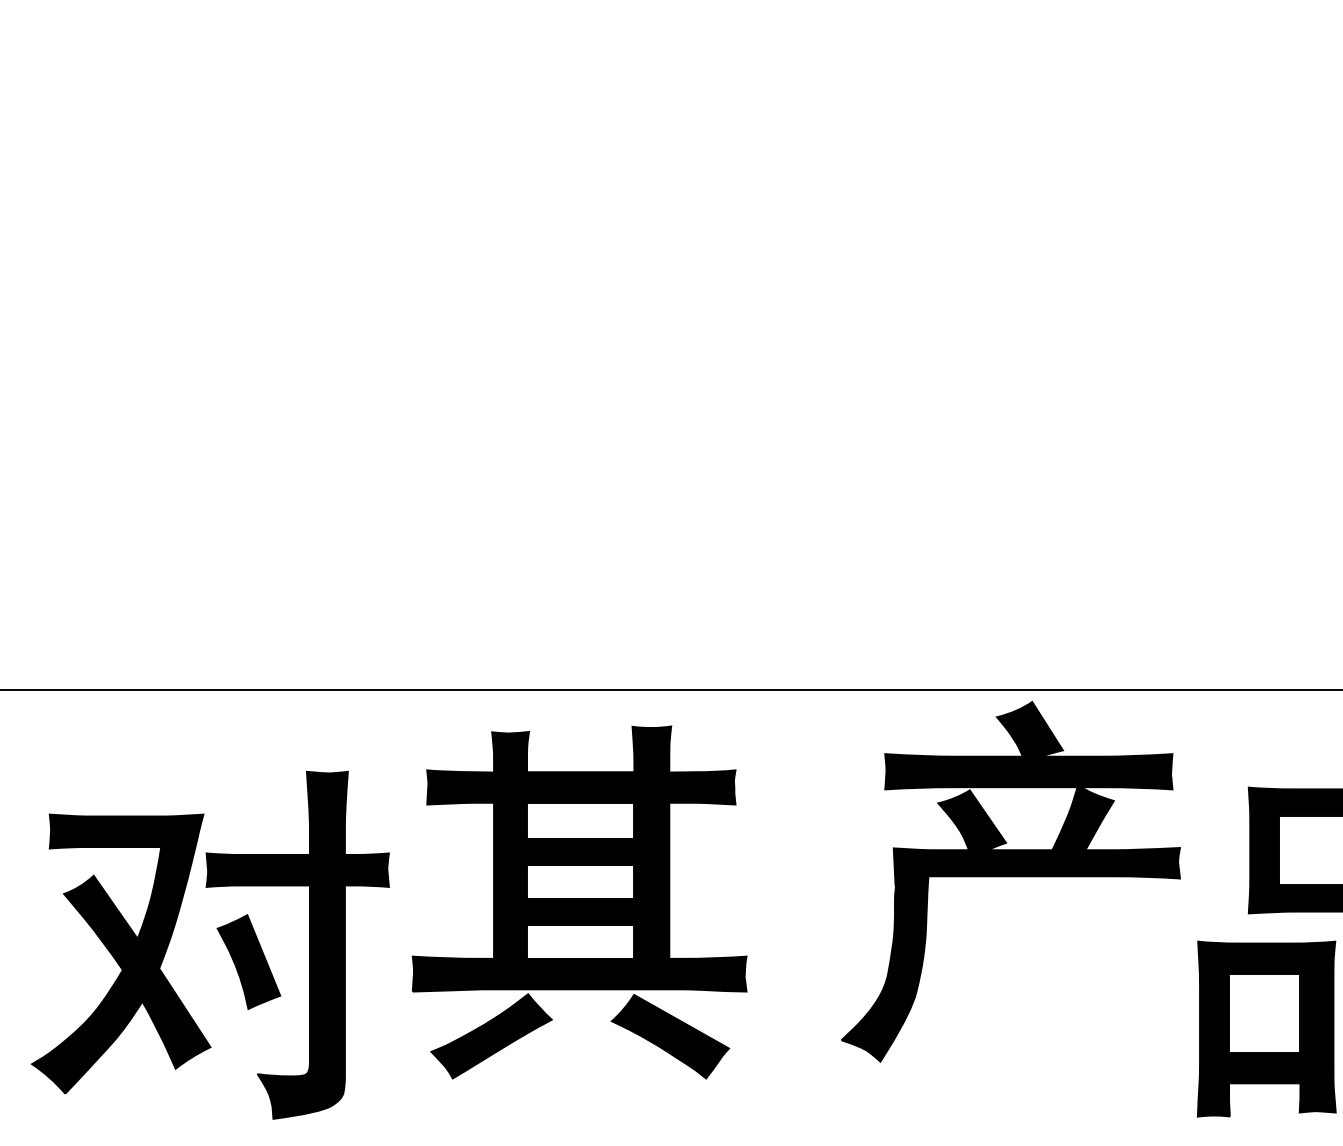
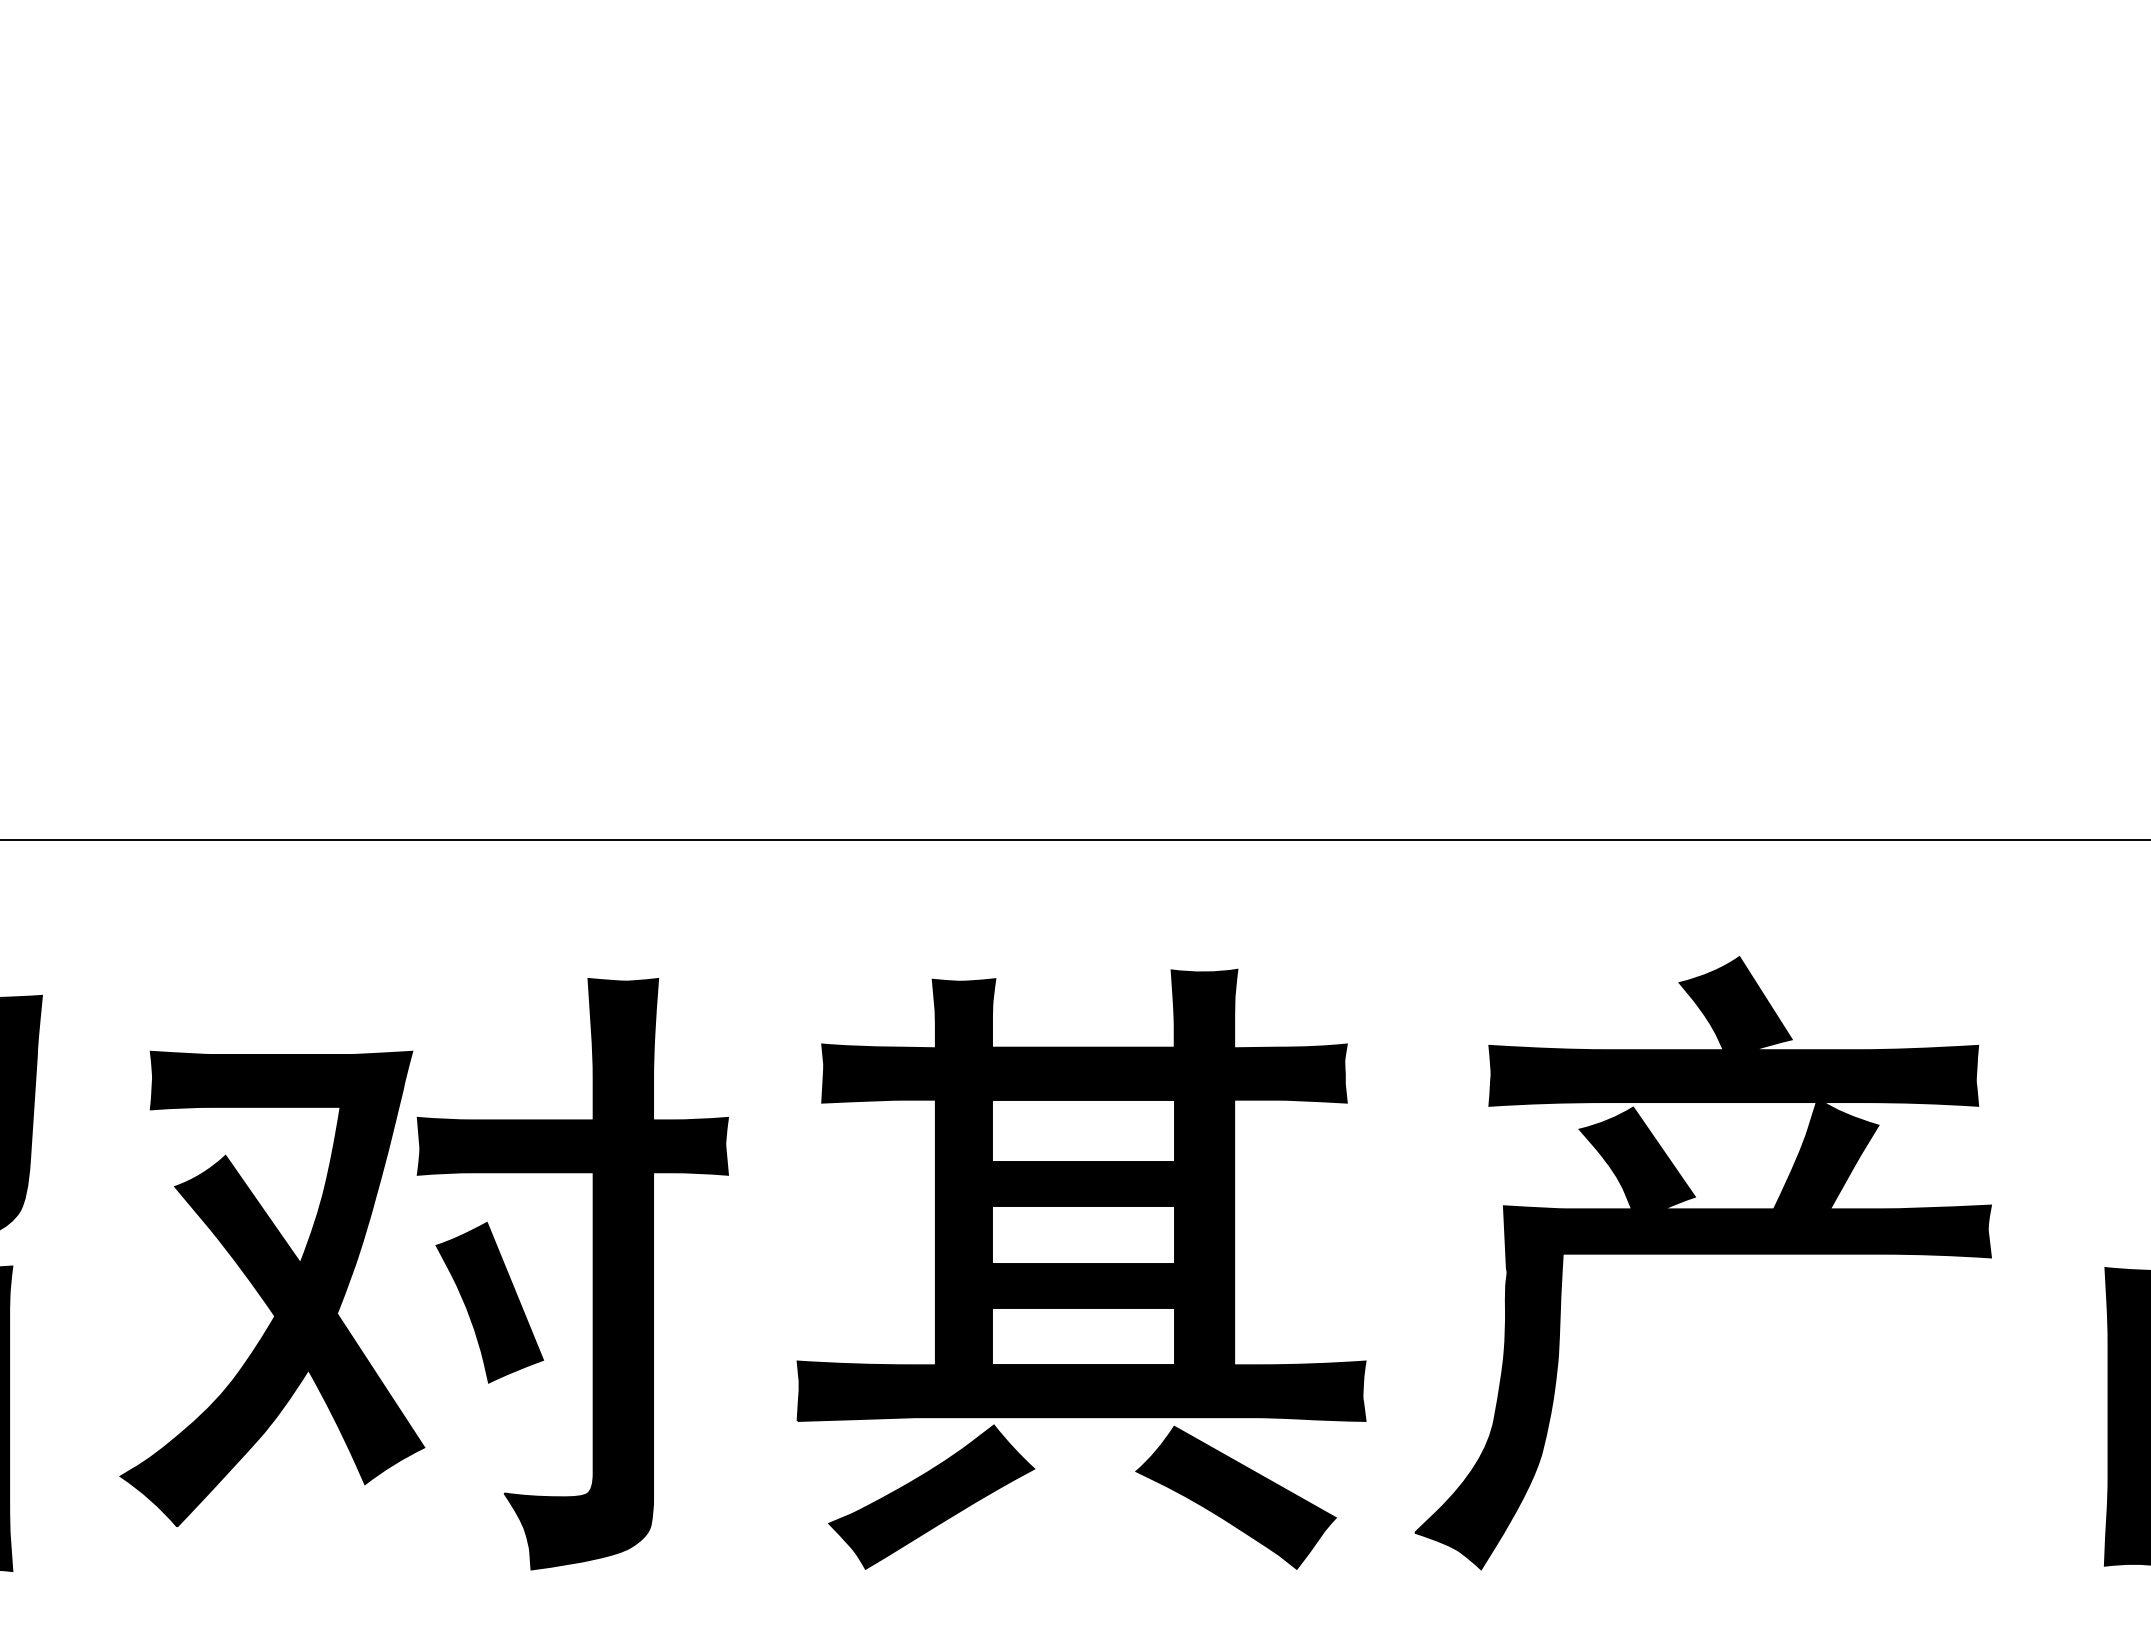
part: (1010, 881) -> (1702, 1262), moved
part: (579, 902) -> (1081, 1269), moved

